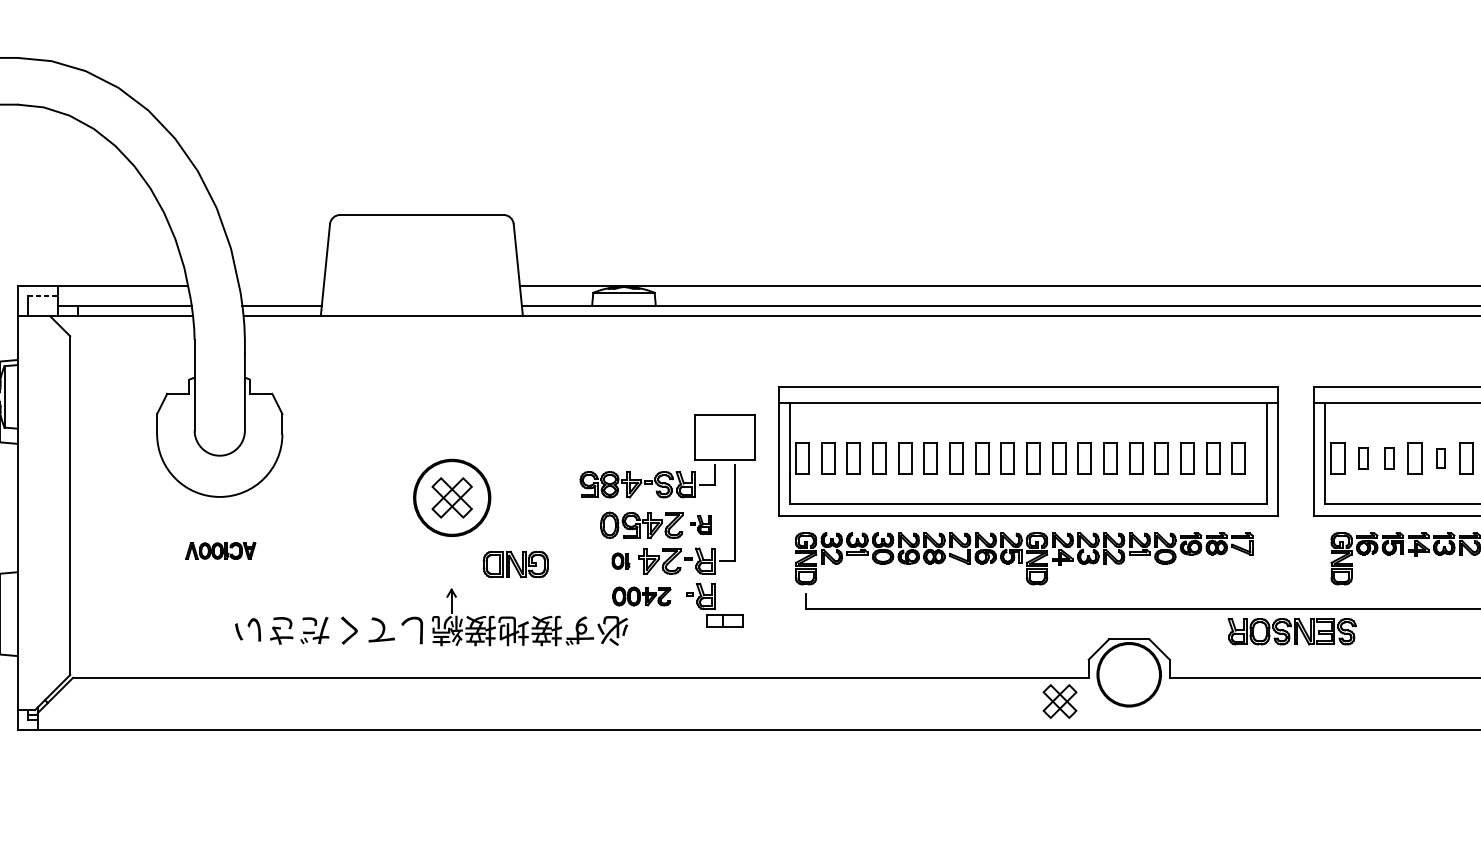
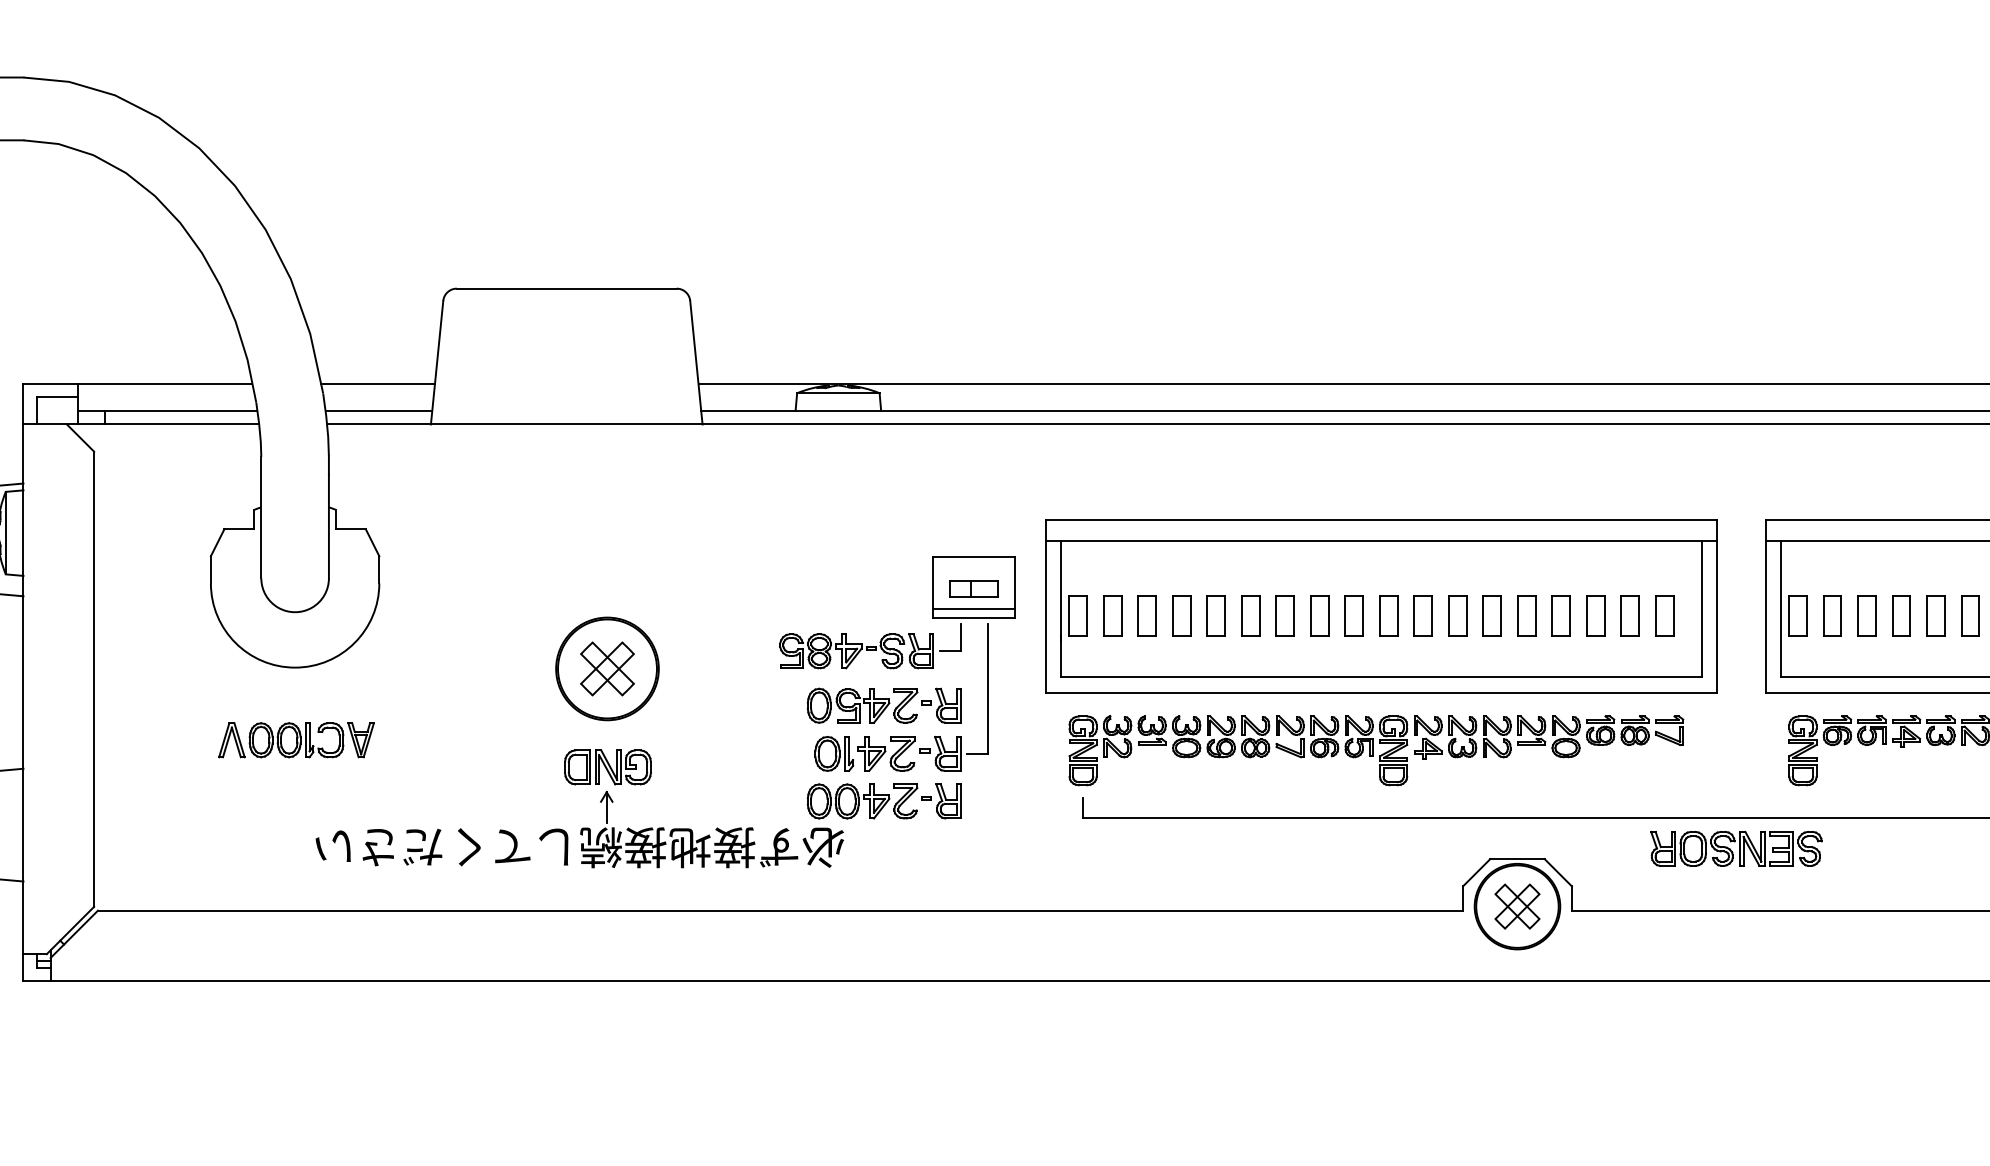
line: (281, 285) -> (378, 383), added
line: (43, 295) -> (57, 397), dashed -> solid
line: (724, 453) -> (973, 609), added
part: (1363, 458) -> (1832, 615), size x1.43
part: (1388, 458) -> (1866, 615), size x1.43
part: (1440, 458) -> (1935, 615), size x1.67
part: (700, 525) -> (941, 705), size x1.43
part: (220, 551) -> (296, 740), size x1.67
part: (621, 560) -> (834, 753), size x1.67
part: (515, 564) -> (607, 767), moved
part: (641, 596) -> (862, 801), size x1.43
part: (724, 620) -> (973, 588), moved
part: (1060, 701) -> (1517, 906), moved

